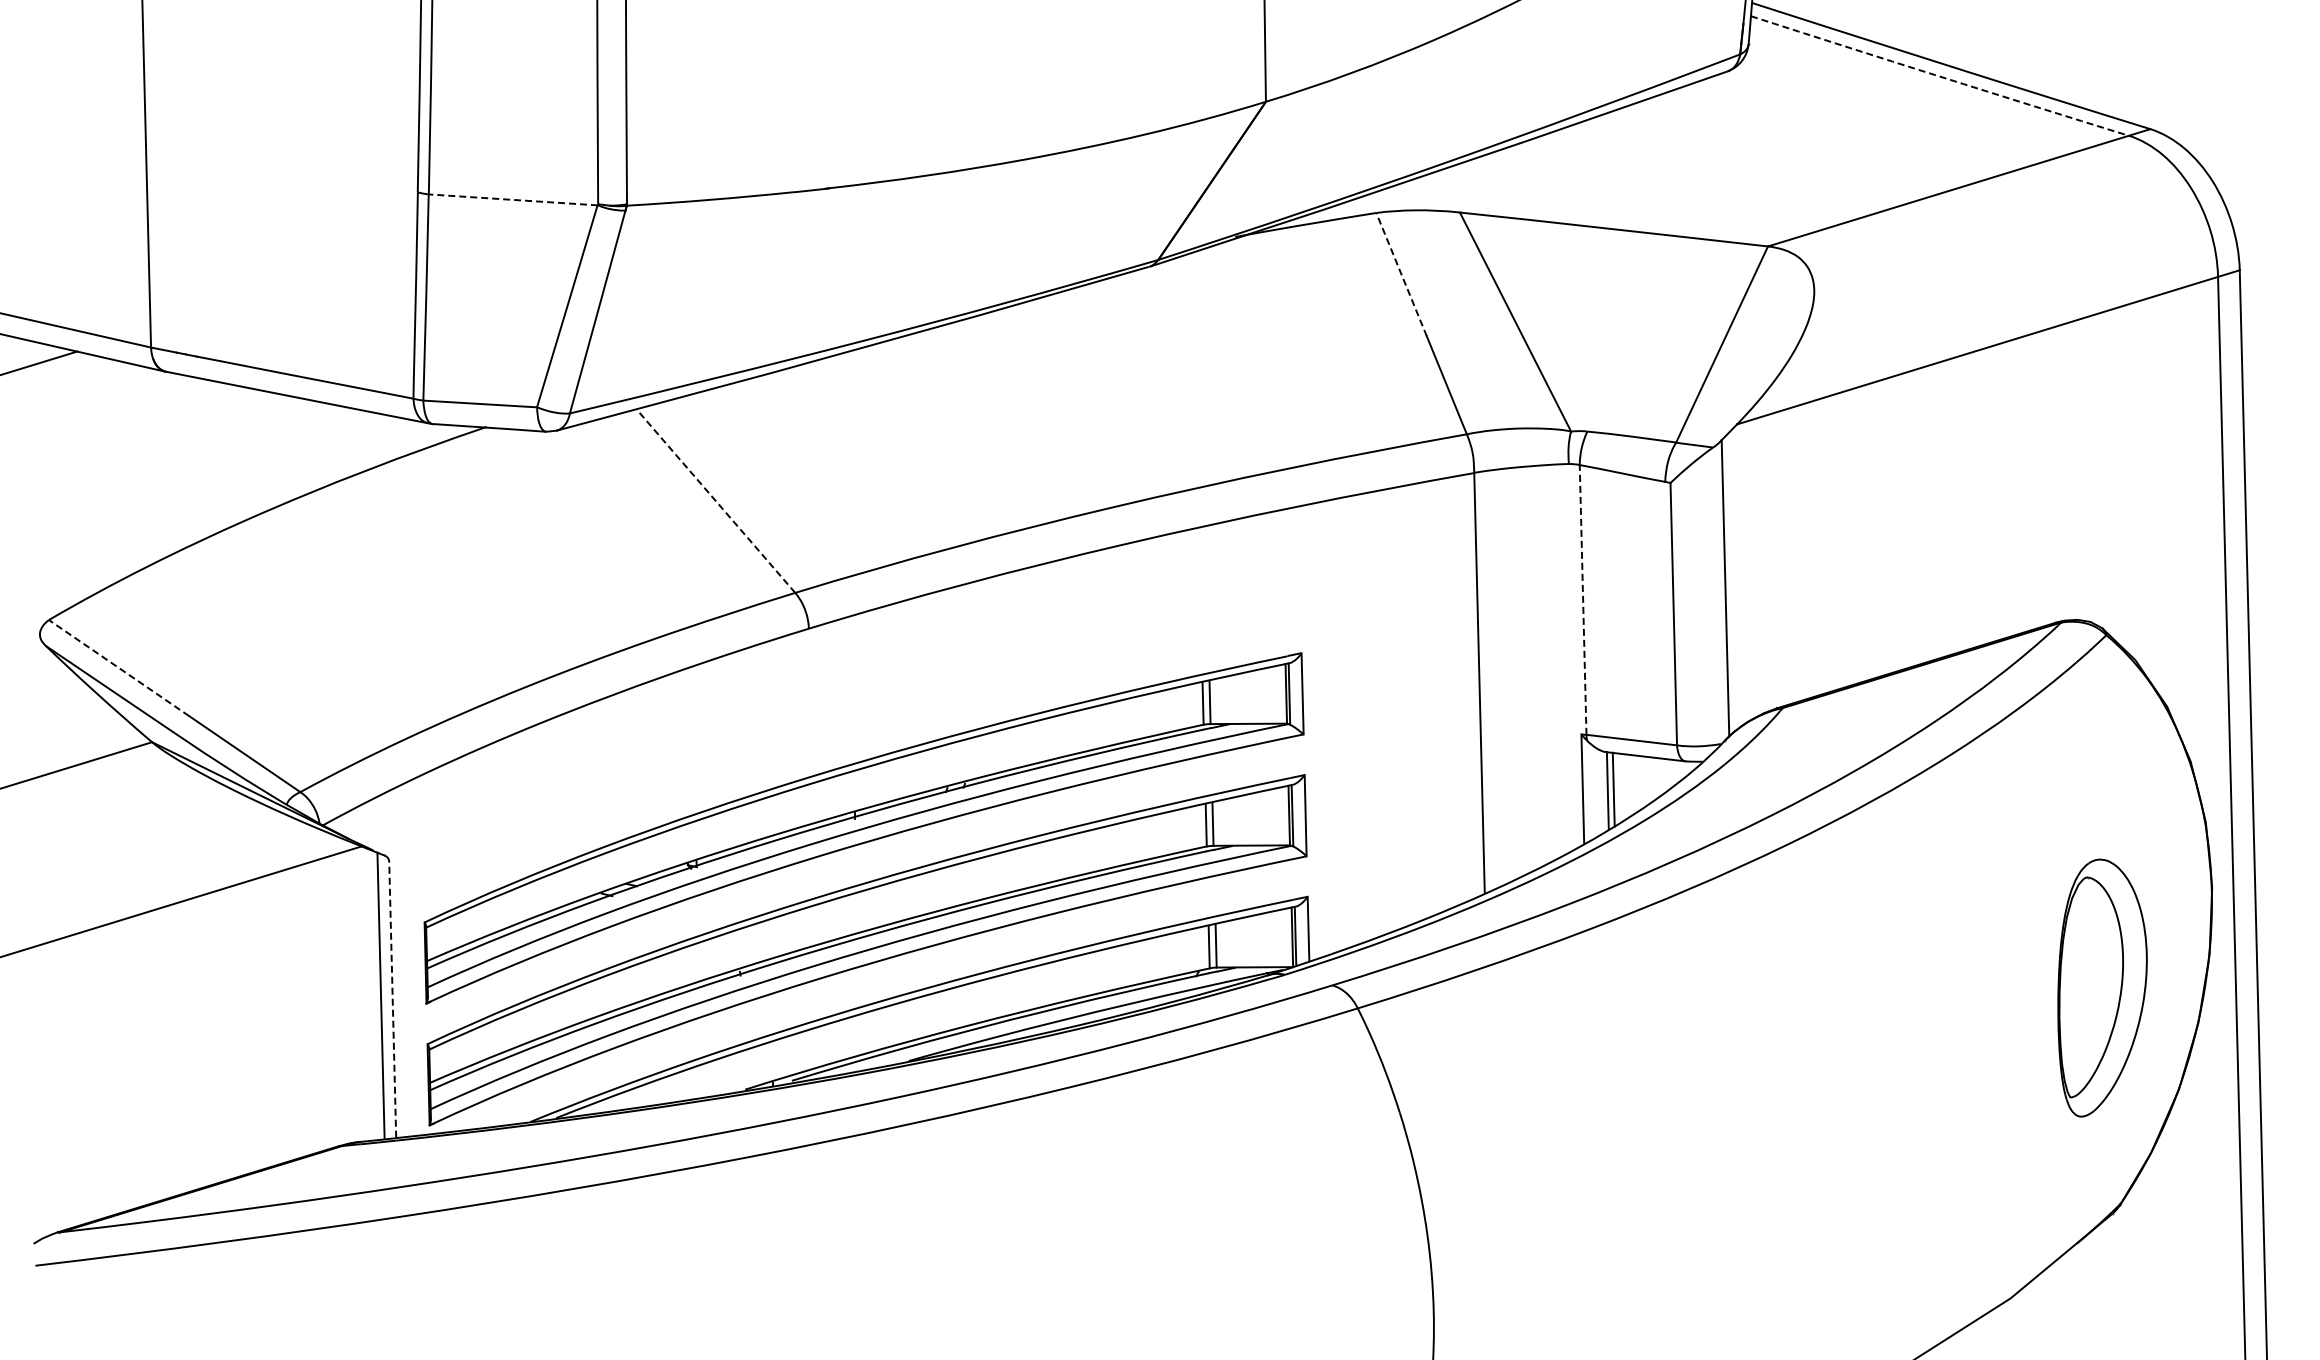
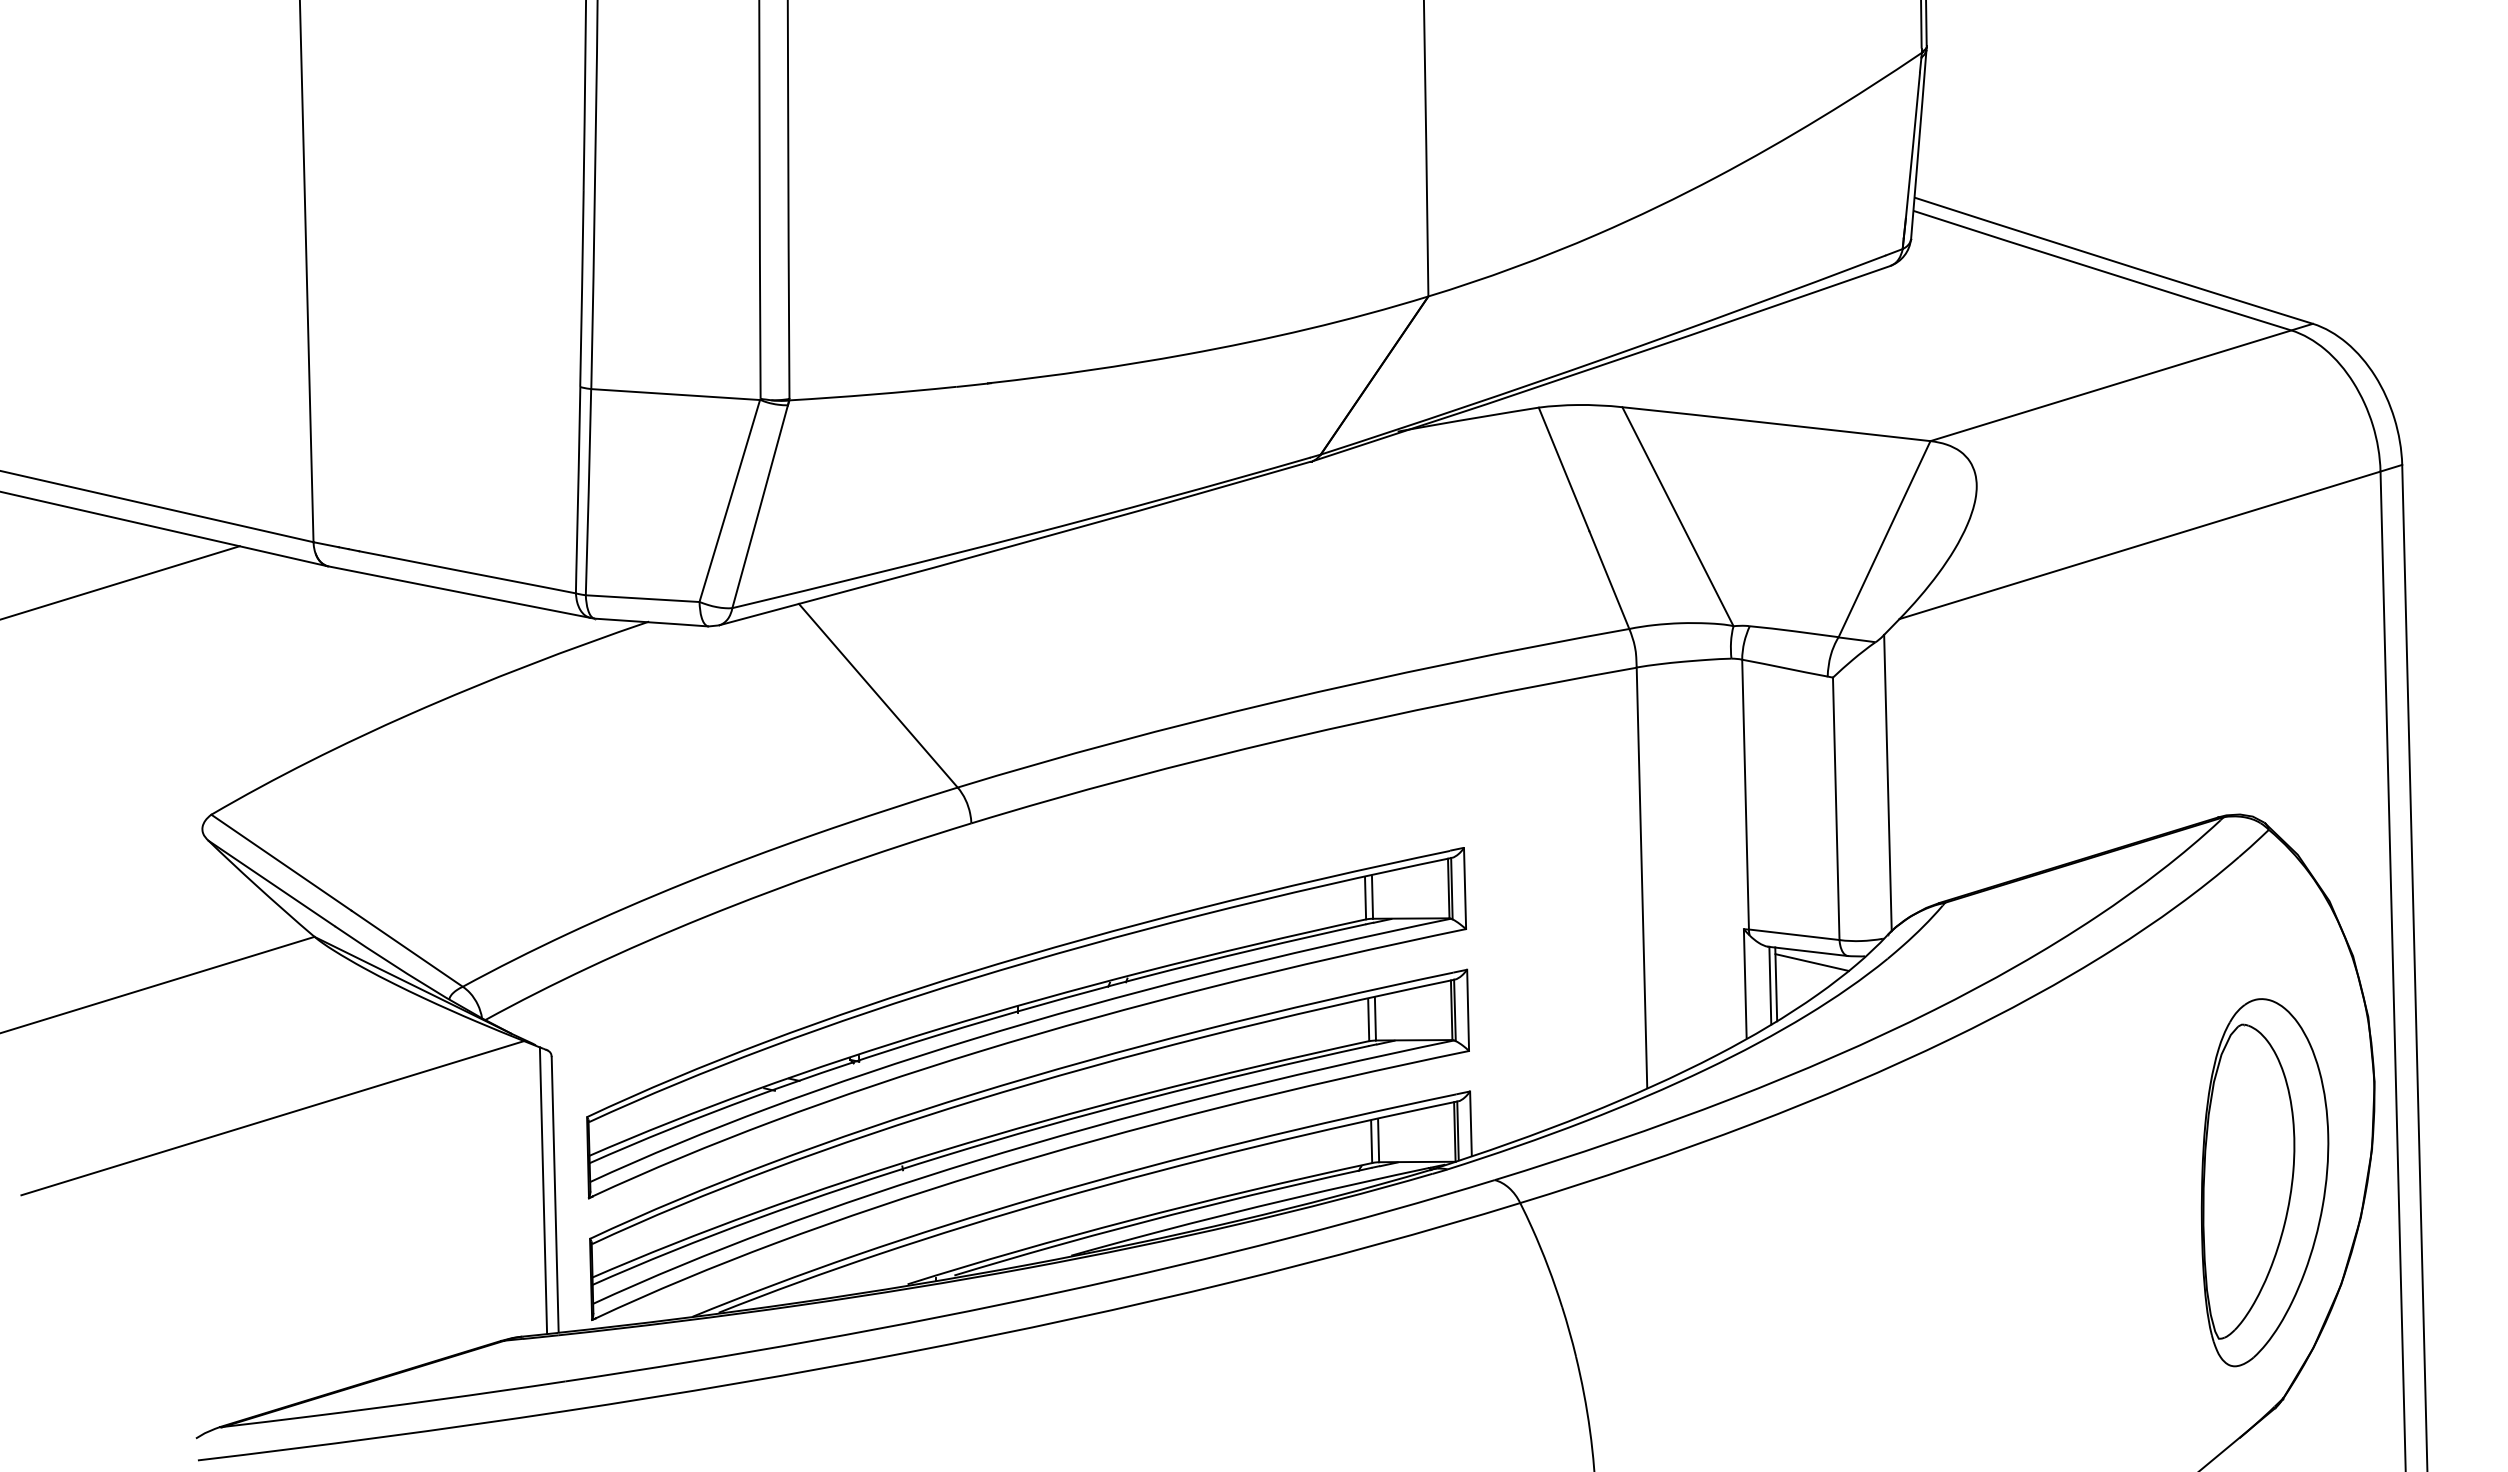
arc: (1940, 76) -> (2102, 271), dashed -> solid
line: (513, 199) -> (675, 394), dashed -> solid
line: (1402, 274) -> (1564, 469), dashed -> solid
line: (716, 500) -> (878, 695), dashed -> solid
line: (1583, 599) -> (1745, 794), dashed -> solid
line: (119, 667) -> (281, 862), dashed -> solid
line: (1649, 767) -> (1811, 962), added
part: (2102, 987) -> (2264, 1182), size x1.43
line: (393, 999) -> (555, 1194), dashed -> solid

